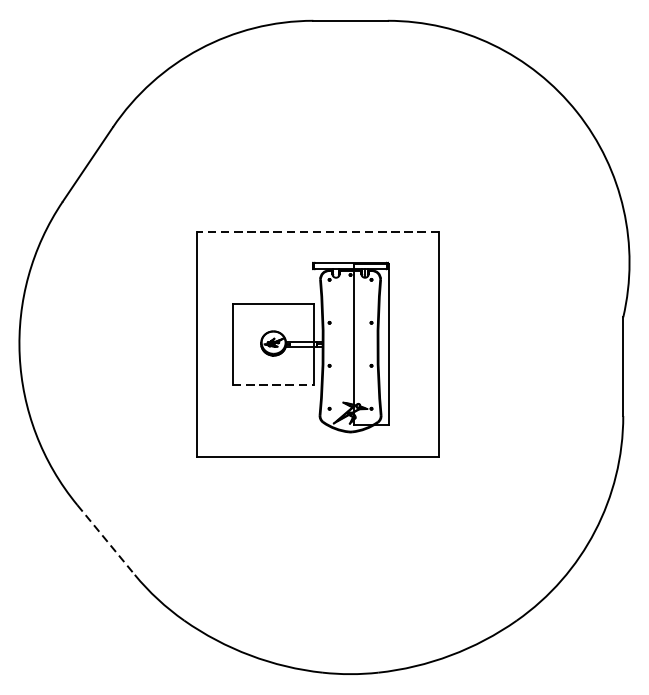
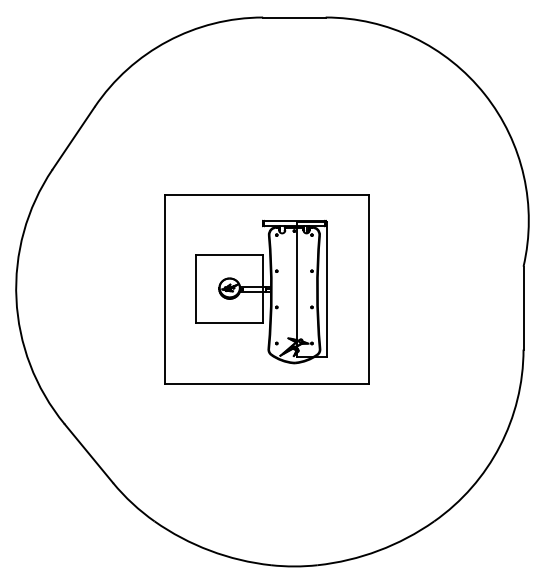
line: (317, 231) -> (266, 194), dashed -> solid
line: (273, 384) -> (229, 323), dashed -> solid
line: (106, 539) -> (89, 453), dashed -> solid

